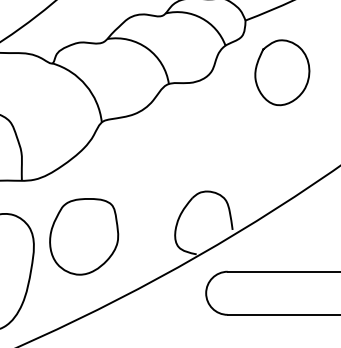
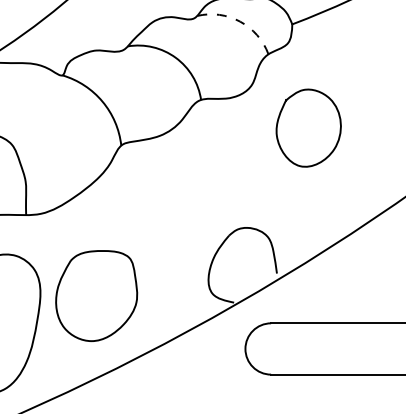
arc: (201, 18) -> (239, 21), solid -> dashed
curve: (257, 67) -> (279, 121), moved
part: (84, 236) -> (97, 295), moved

